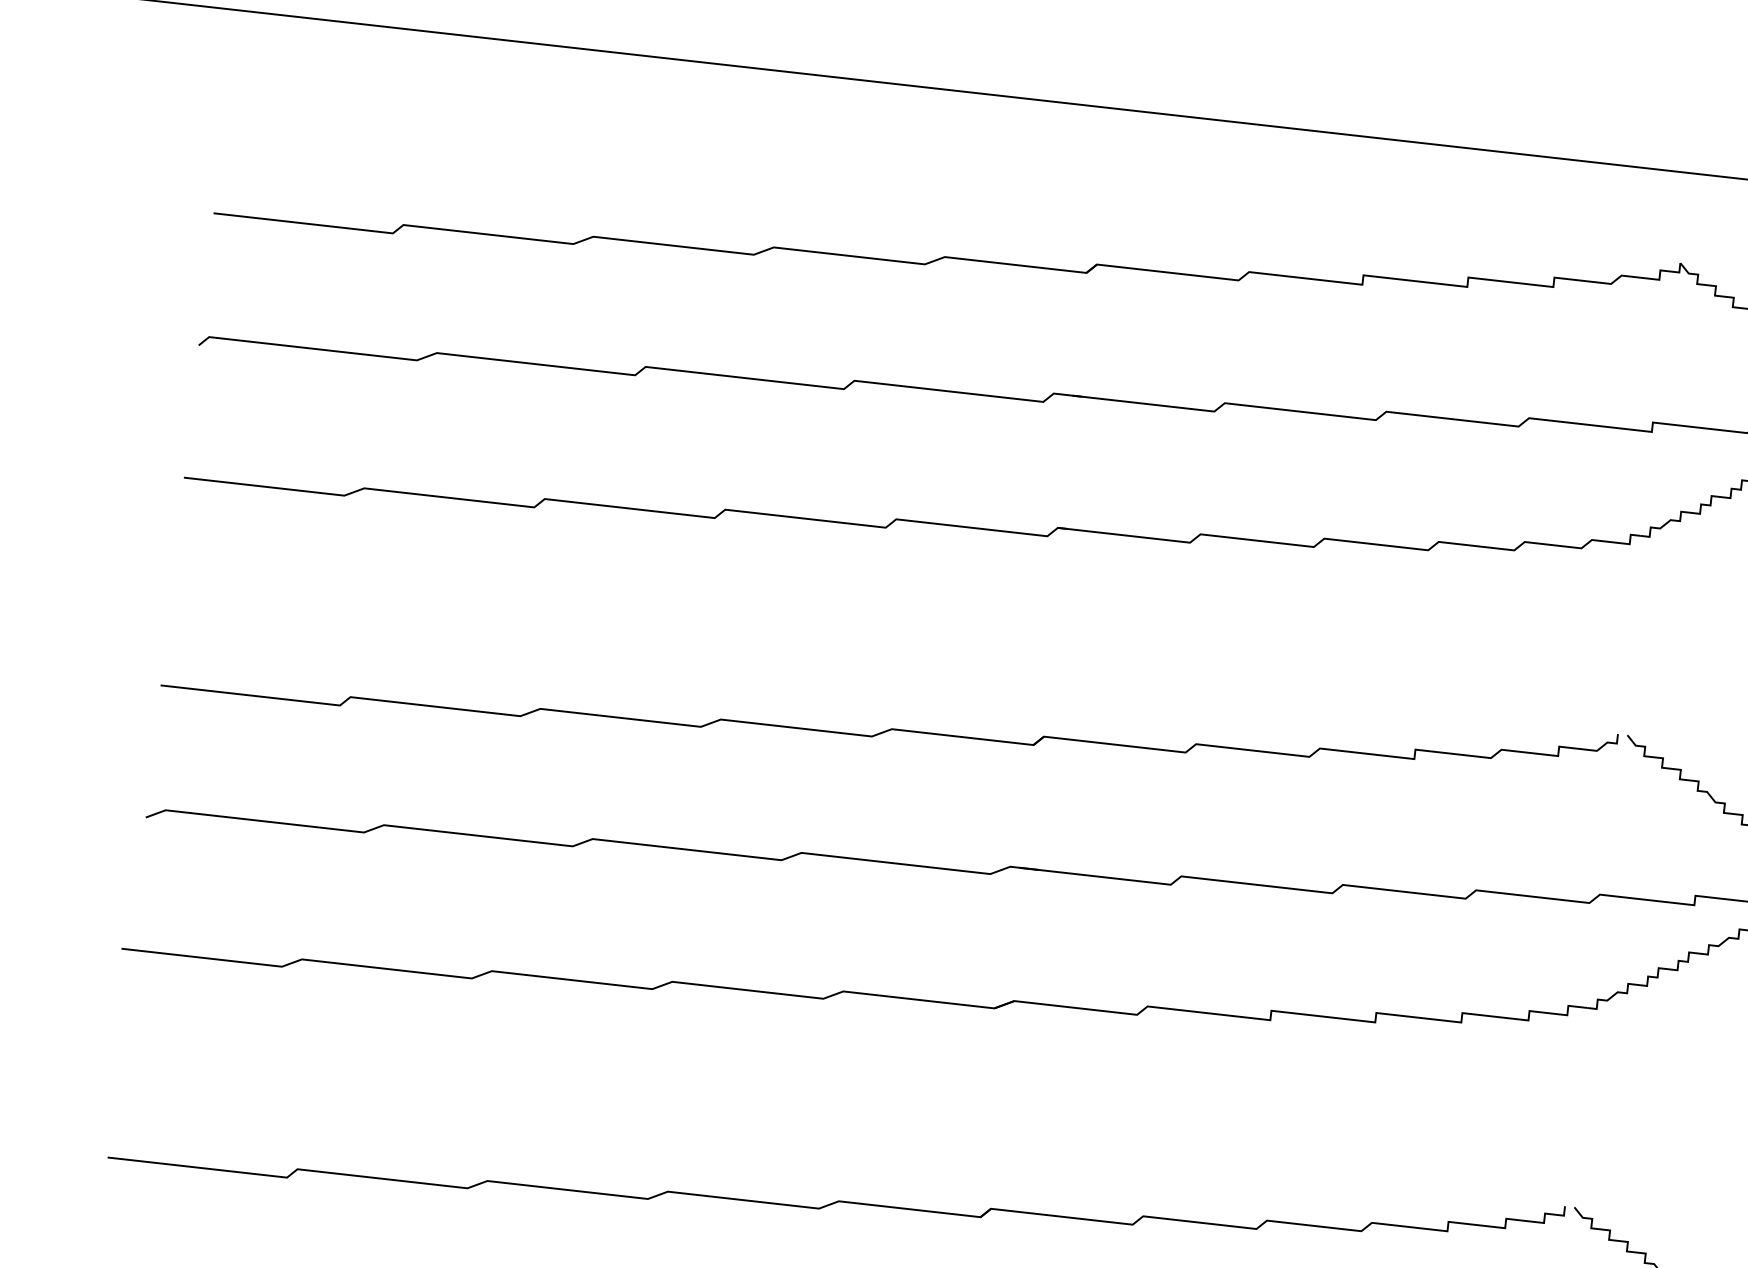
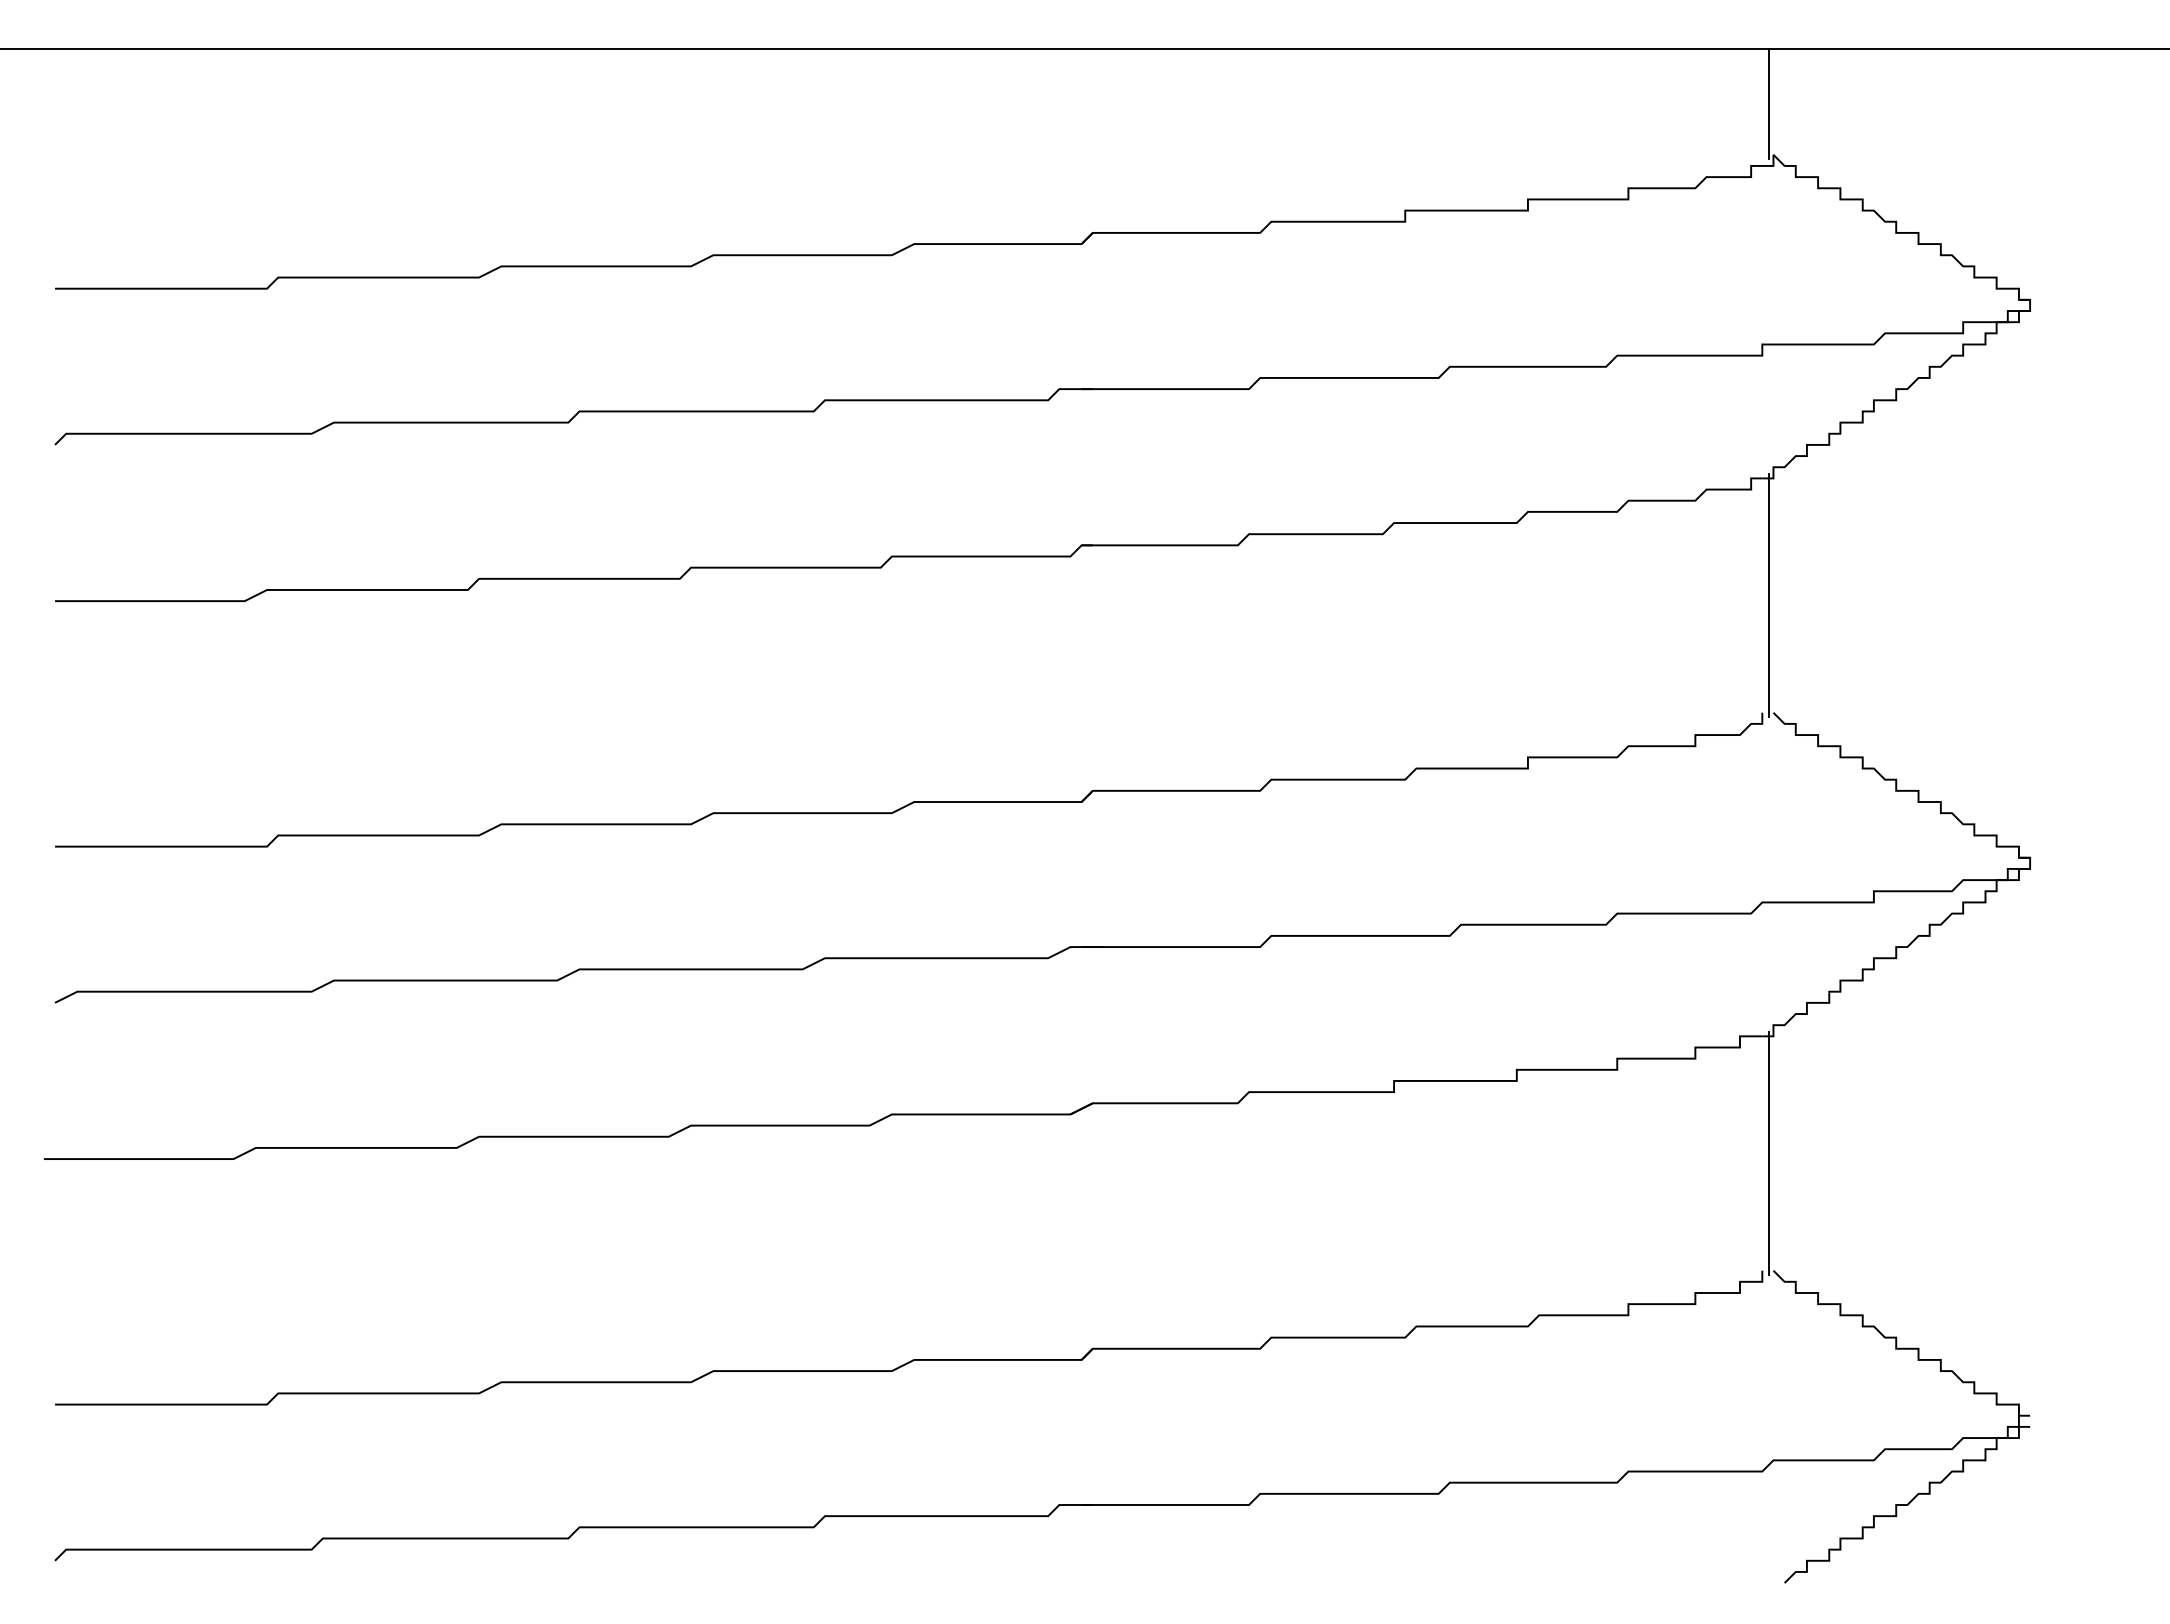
line: (1681, 219) -> (1769, 103), added
line: (1635, 635) -> (1769, 595), added
line: (1582, 1107) -> (1769, 1153), added

